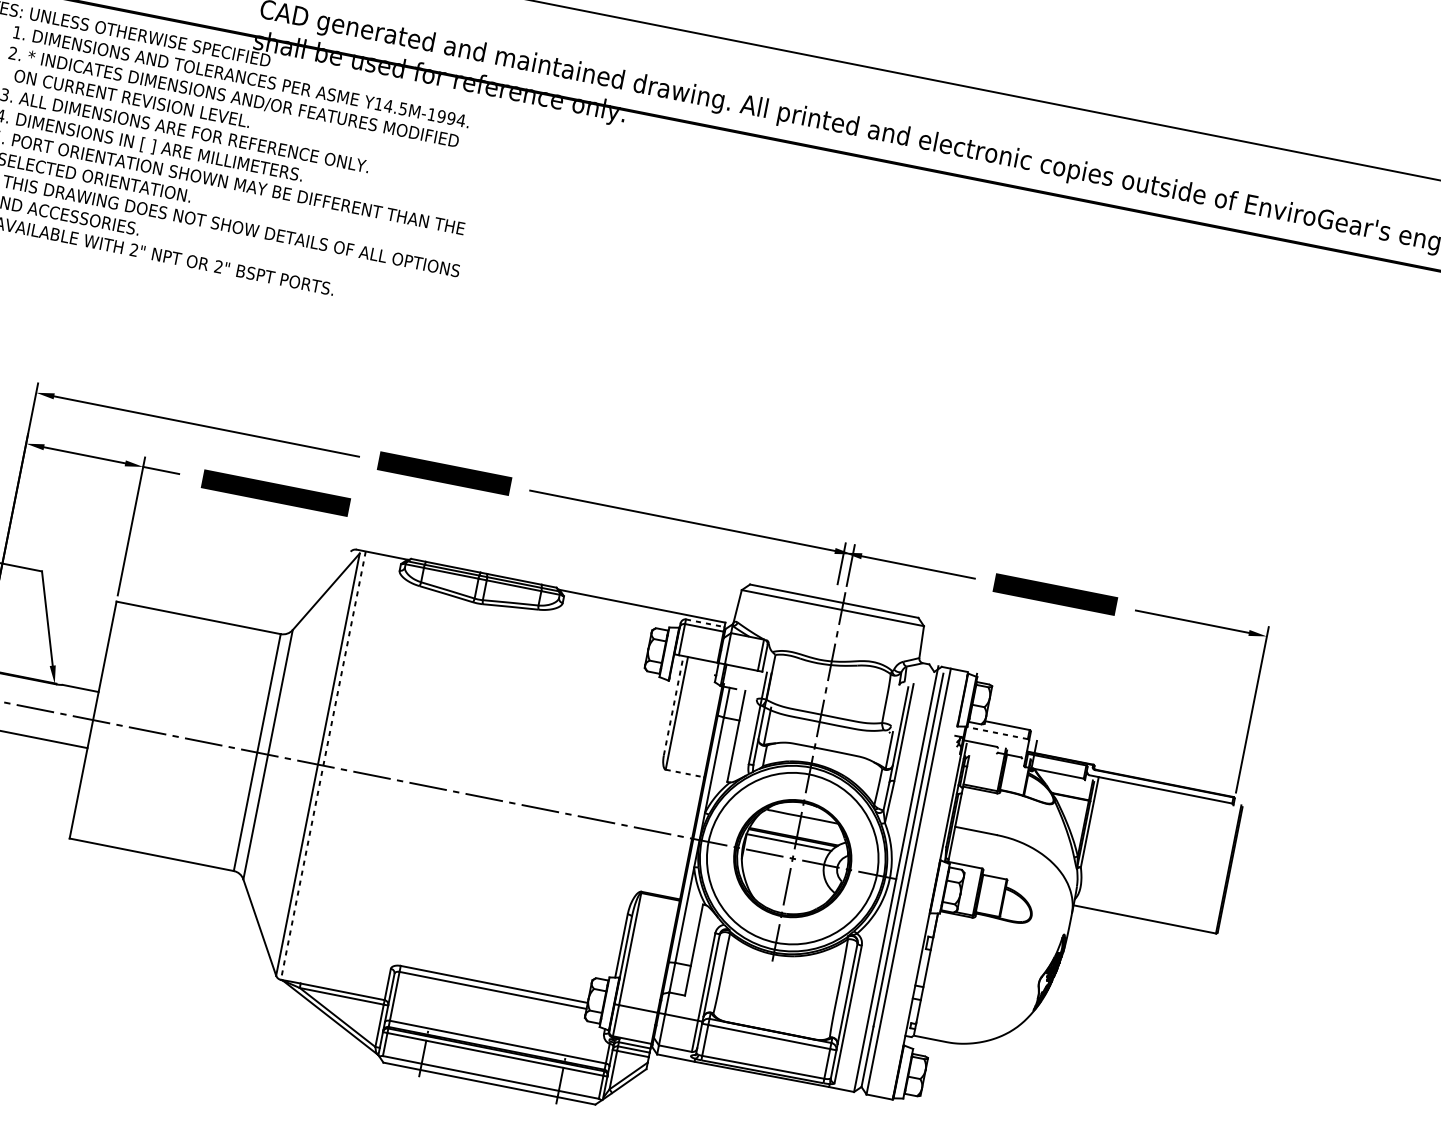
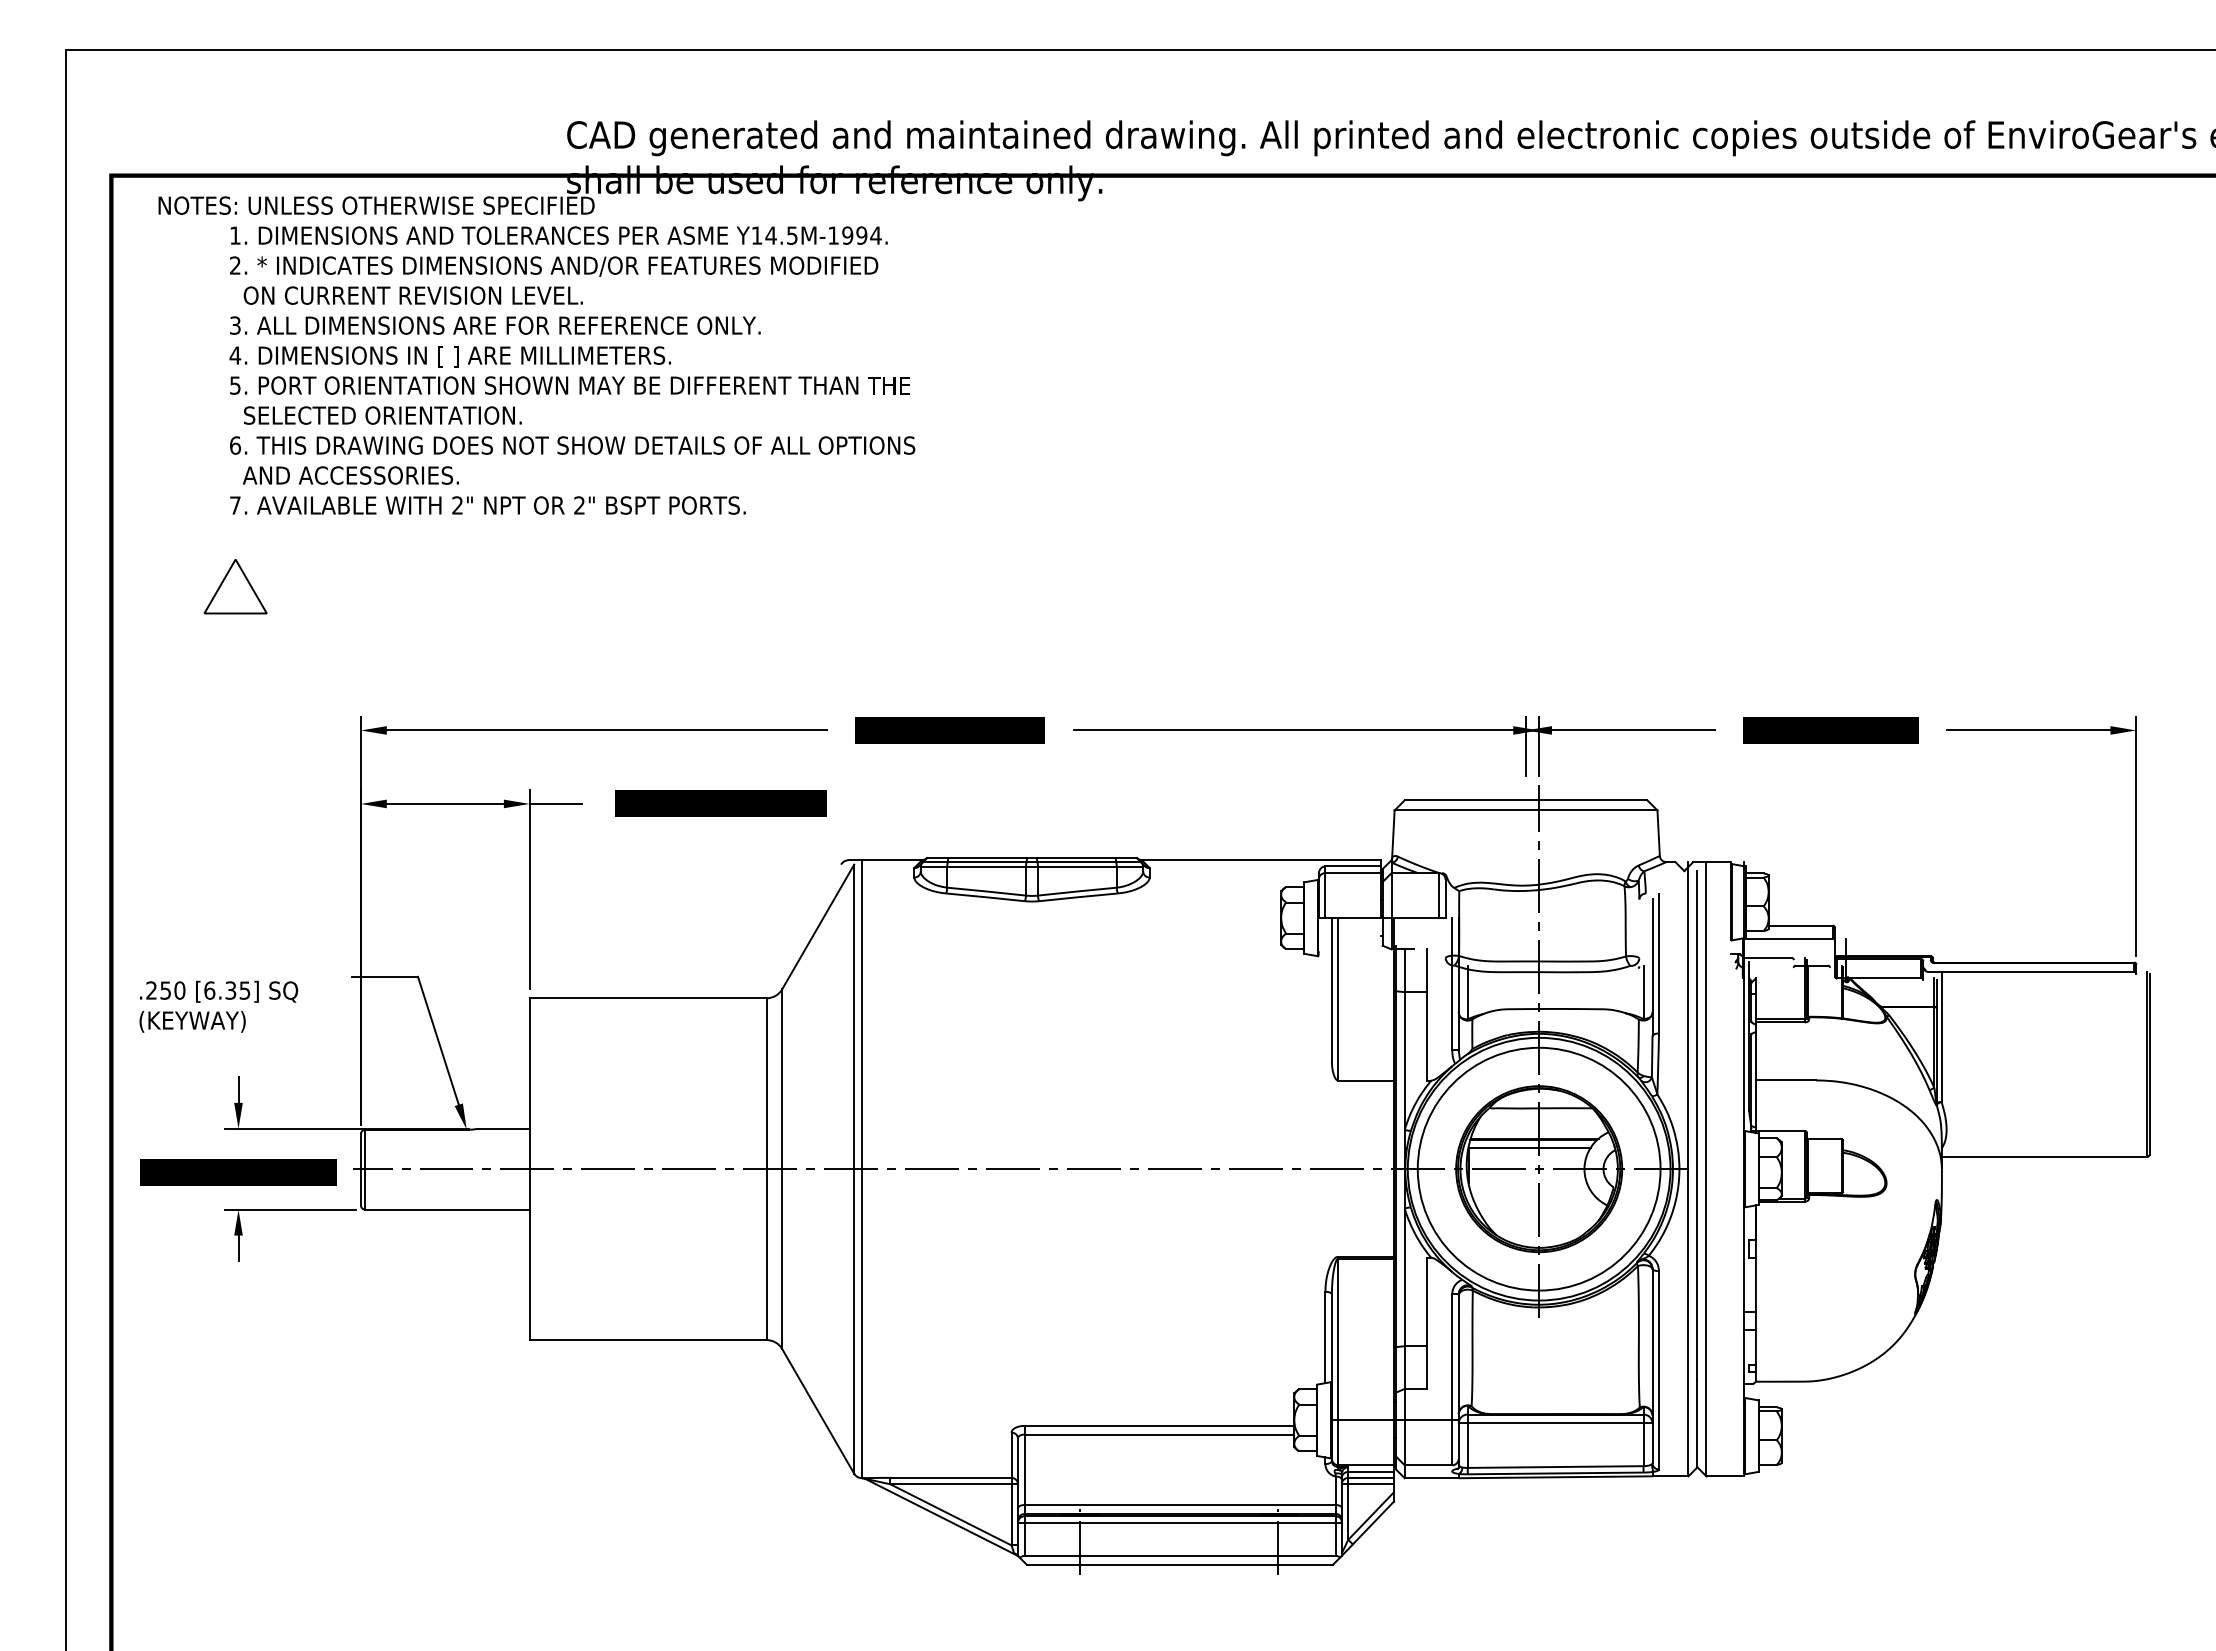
line: (705, 623) -> (1353, 866), dashed -> solid
line: (673, 705) -> (1331, 989), dashed -> solid
line: (996, 732) -> (1787, 938), dashed -> solid
line: (323, 765) -> (862, 1169), dashed -> solid
line: (685, 773) -> (1366, 1080), dashed -> solid

